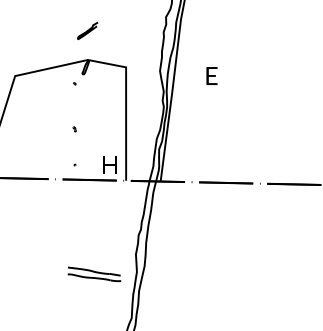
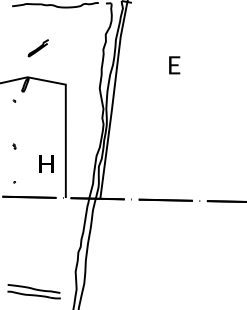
curve: (87, 30) -> (38, 47), moved
text: (211, 75) -> (174, 64), moved
text: (109, 164) -> (46, 163), moved

